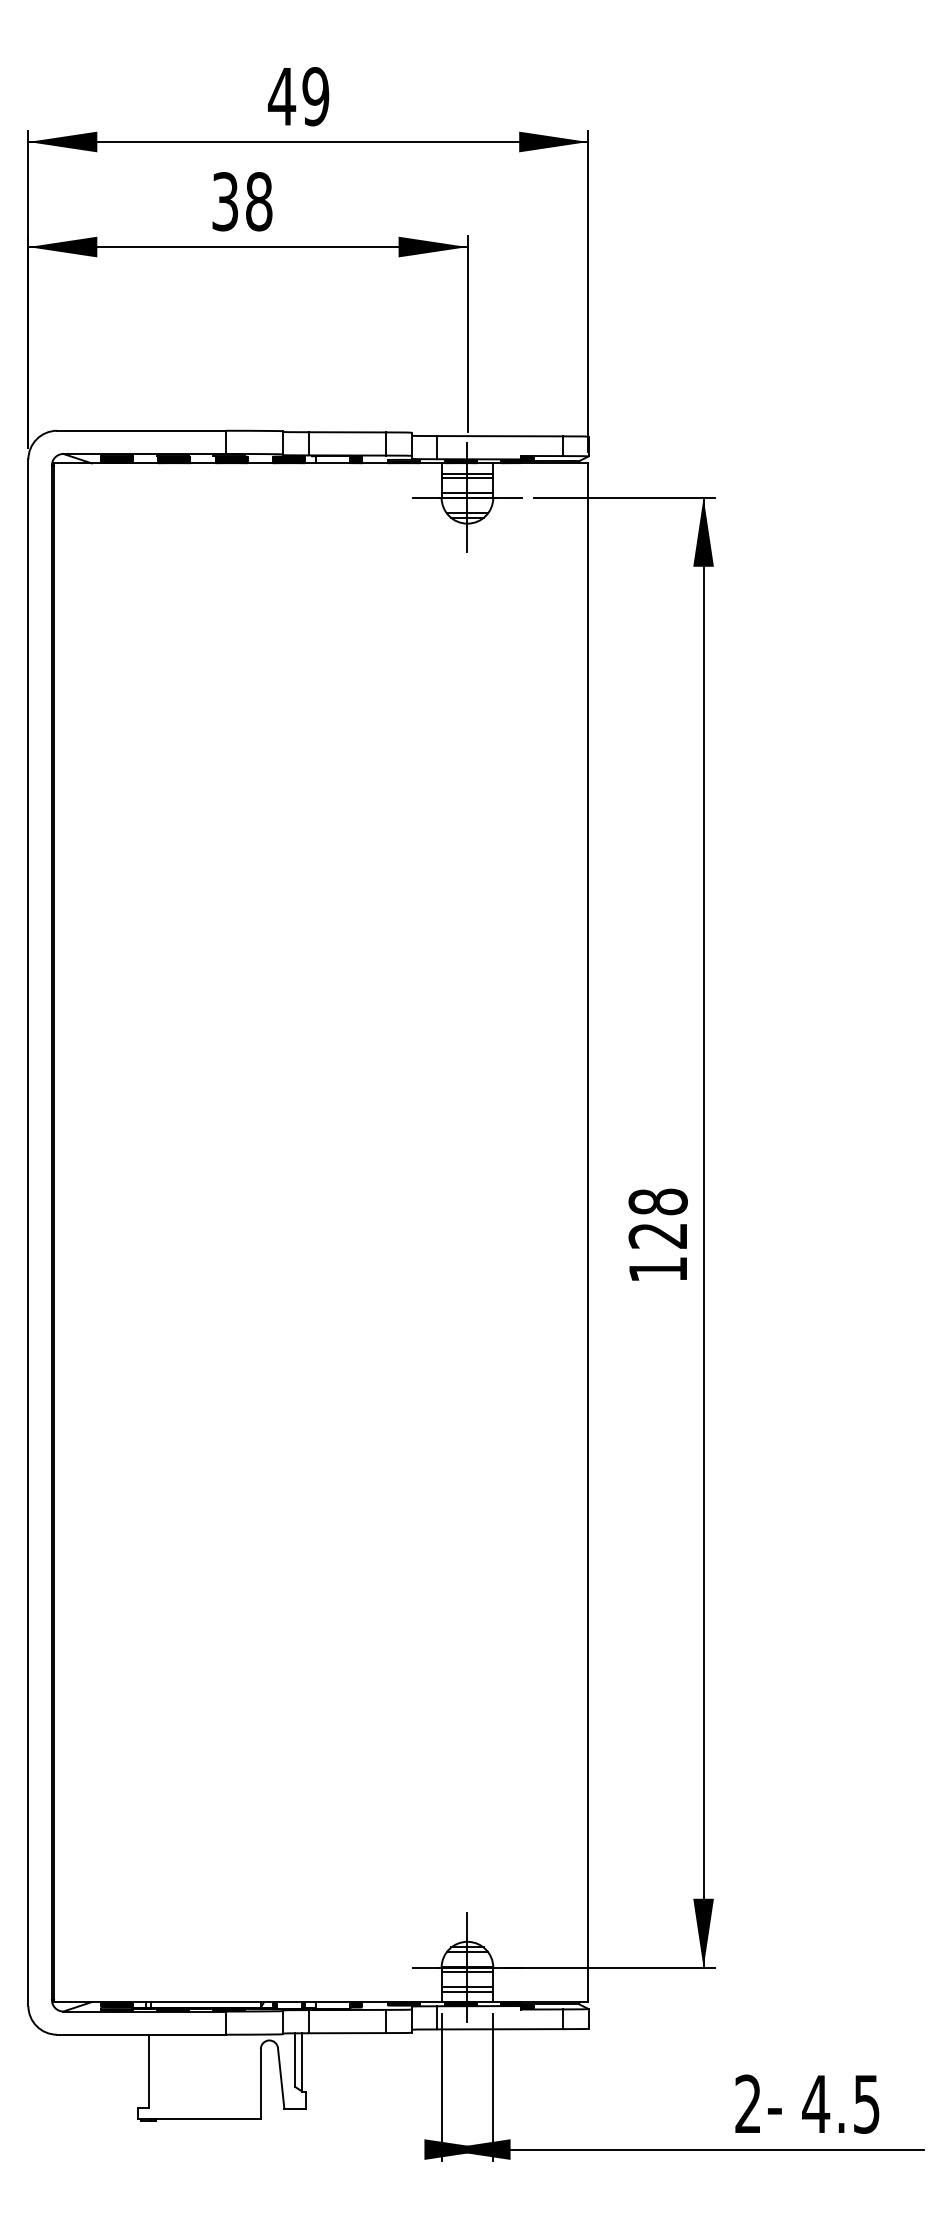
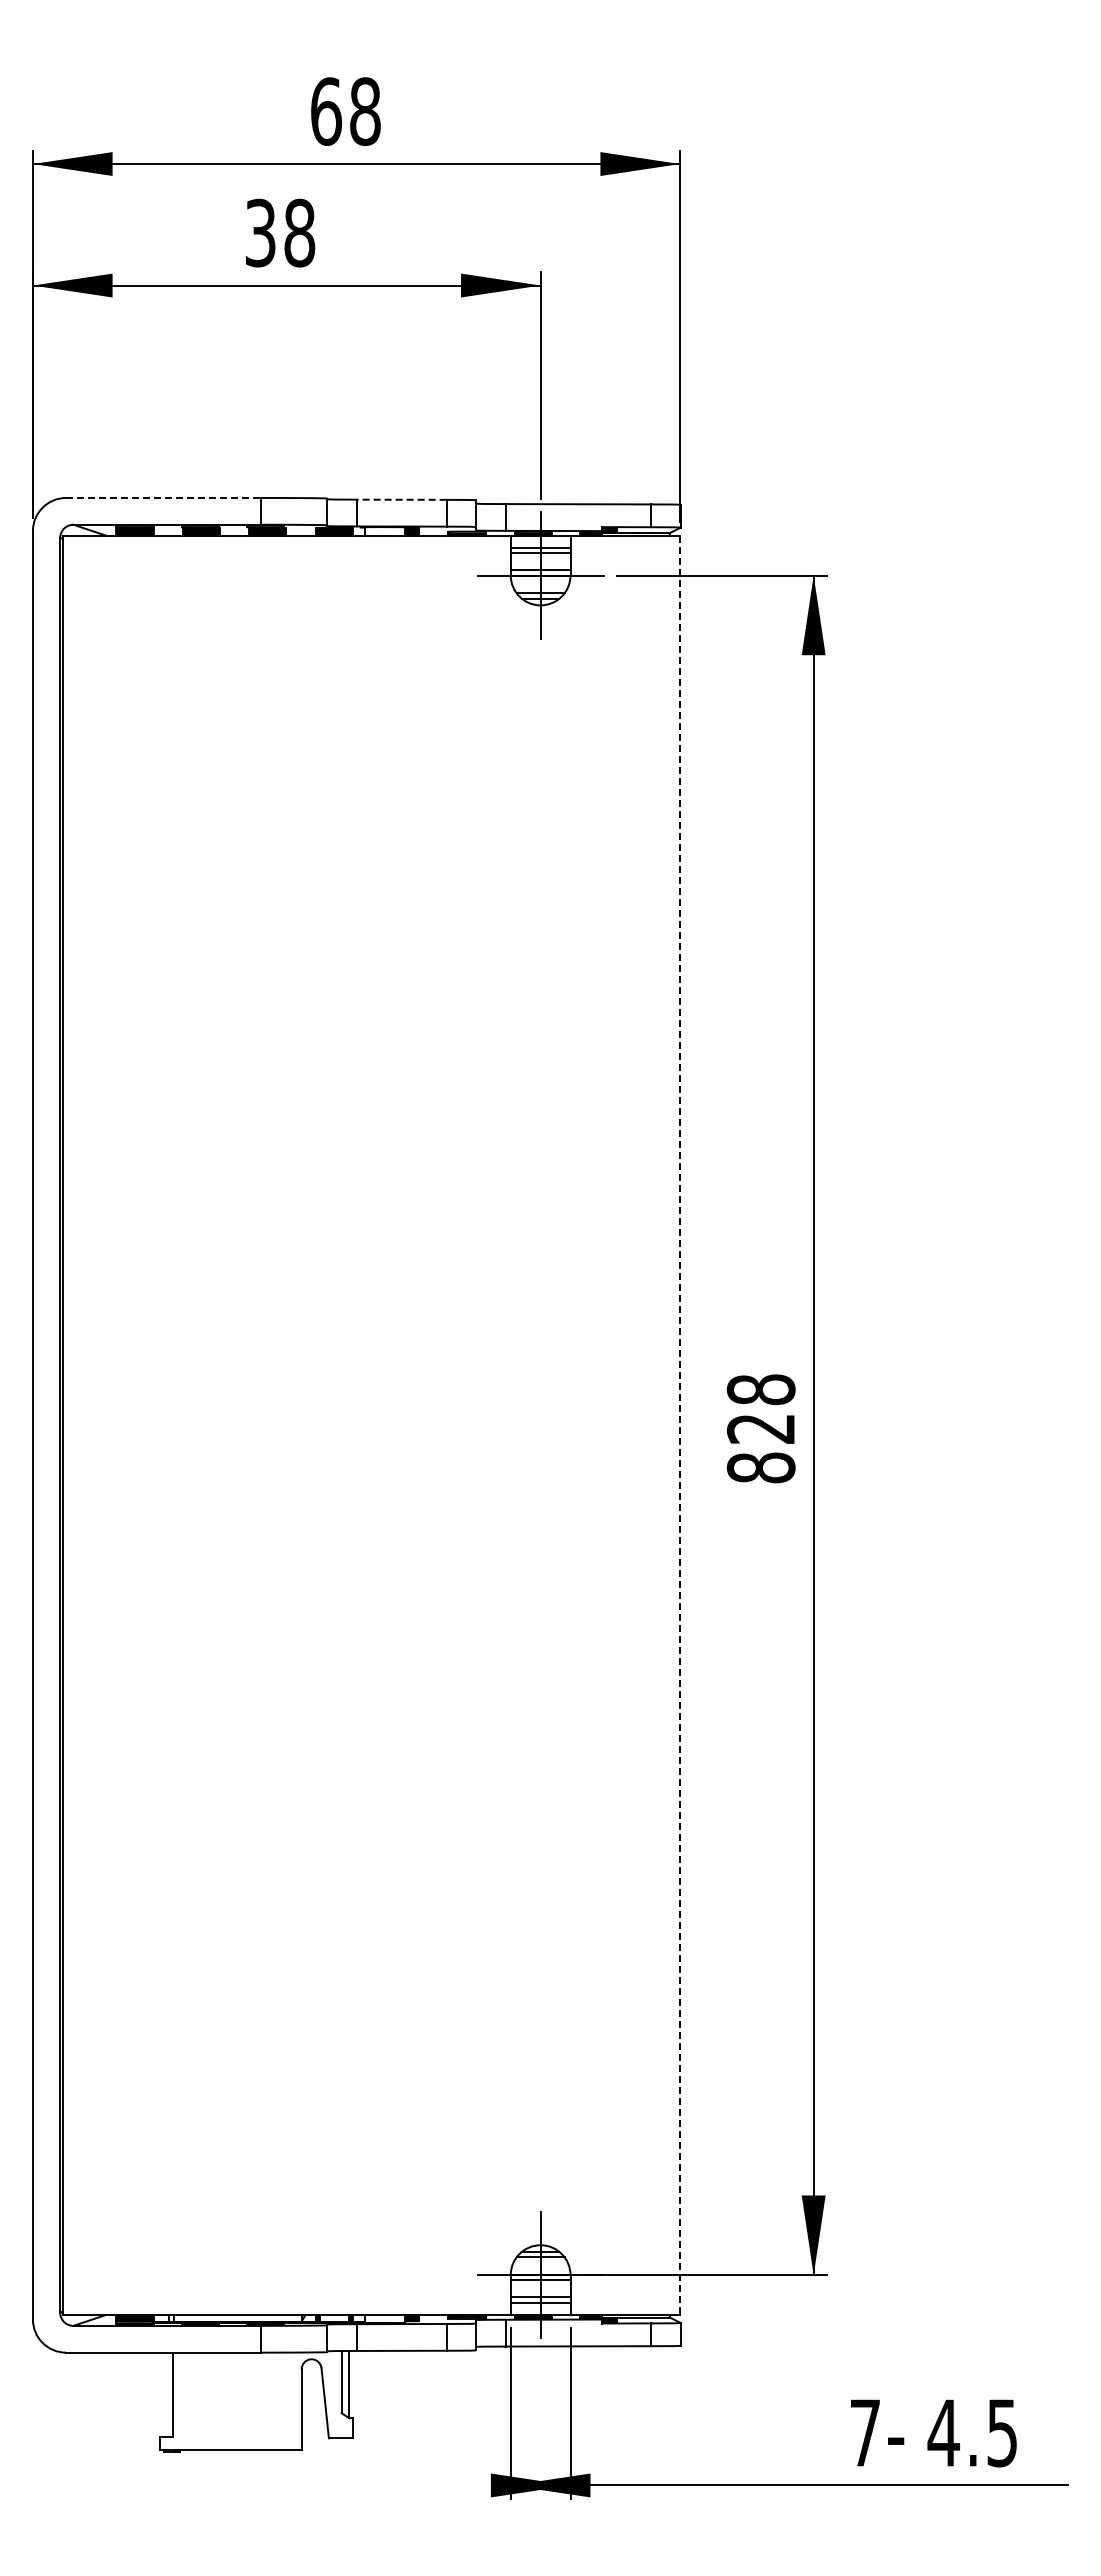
text: (297, 96) -> (344, 111), 49 -> 68
line: (142, 430) -> (164, 497), solid -> dashed
line: (347, 432) -> (401, 499), solid -> dashed
line: (588, 1232) -> (680, 1425), solid -> dashed
text: (657, 1269) -> (760, 1467), 128 -> 828
text: (747, 2103) -> (864, 2432), 2- -> 7-

